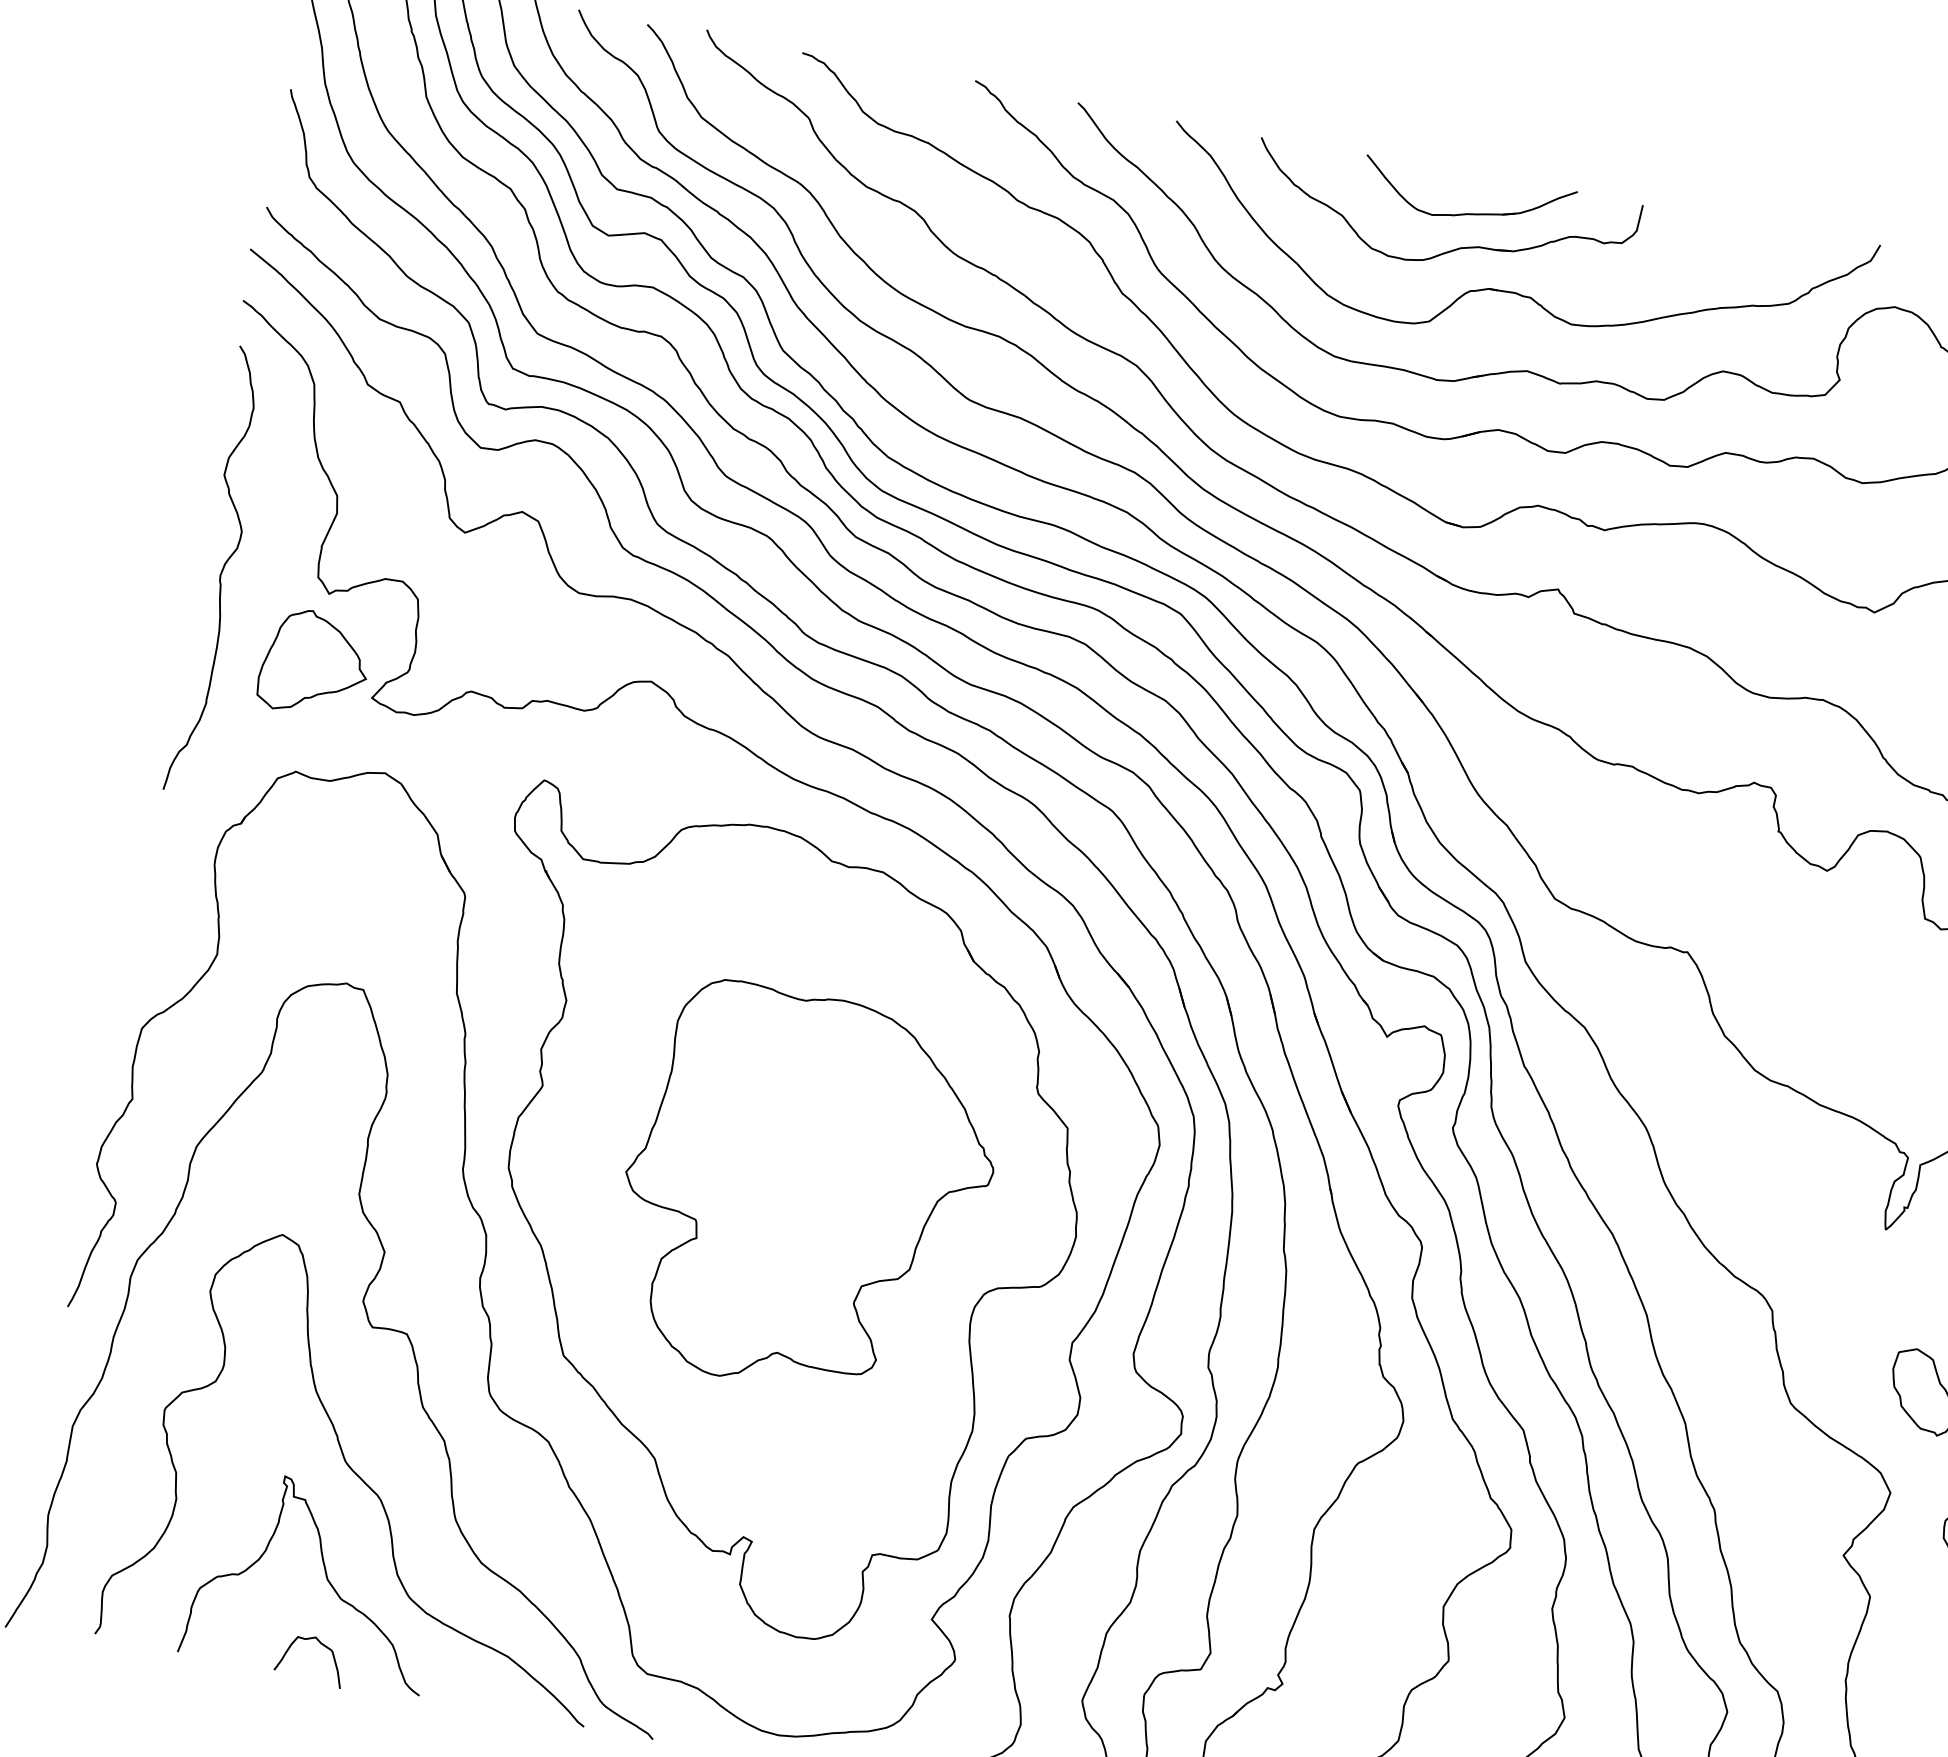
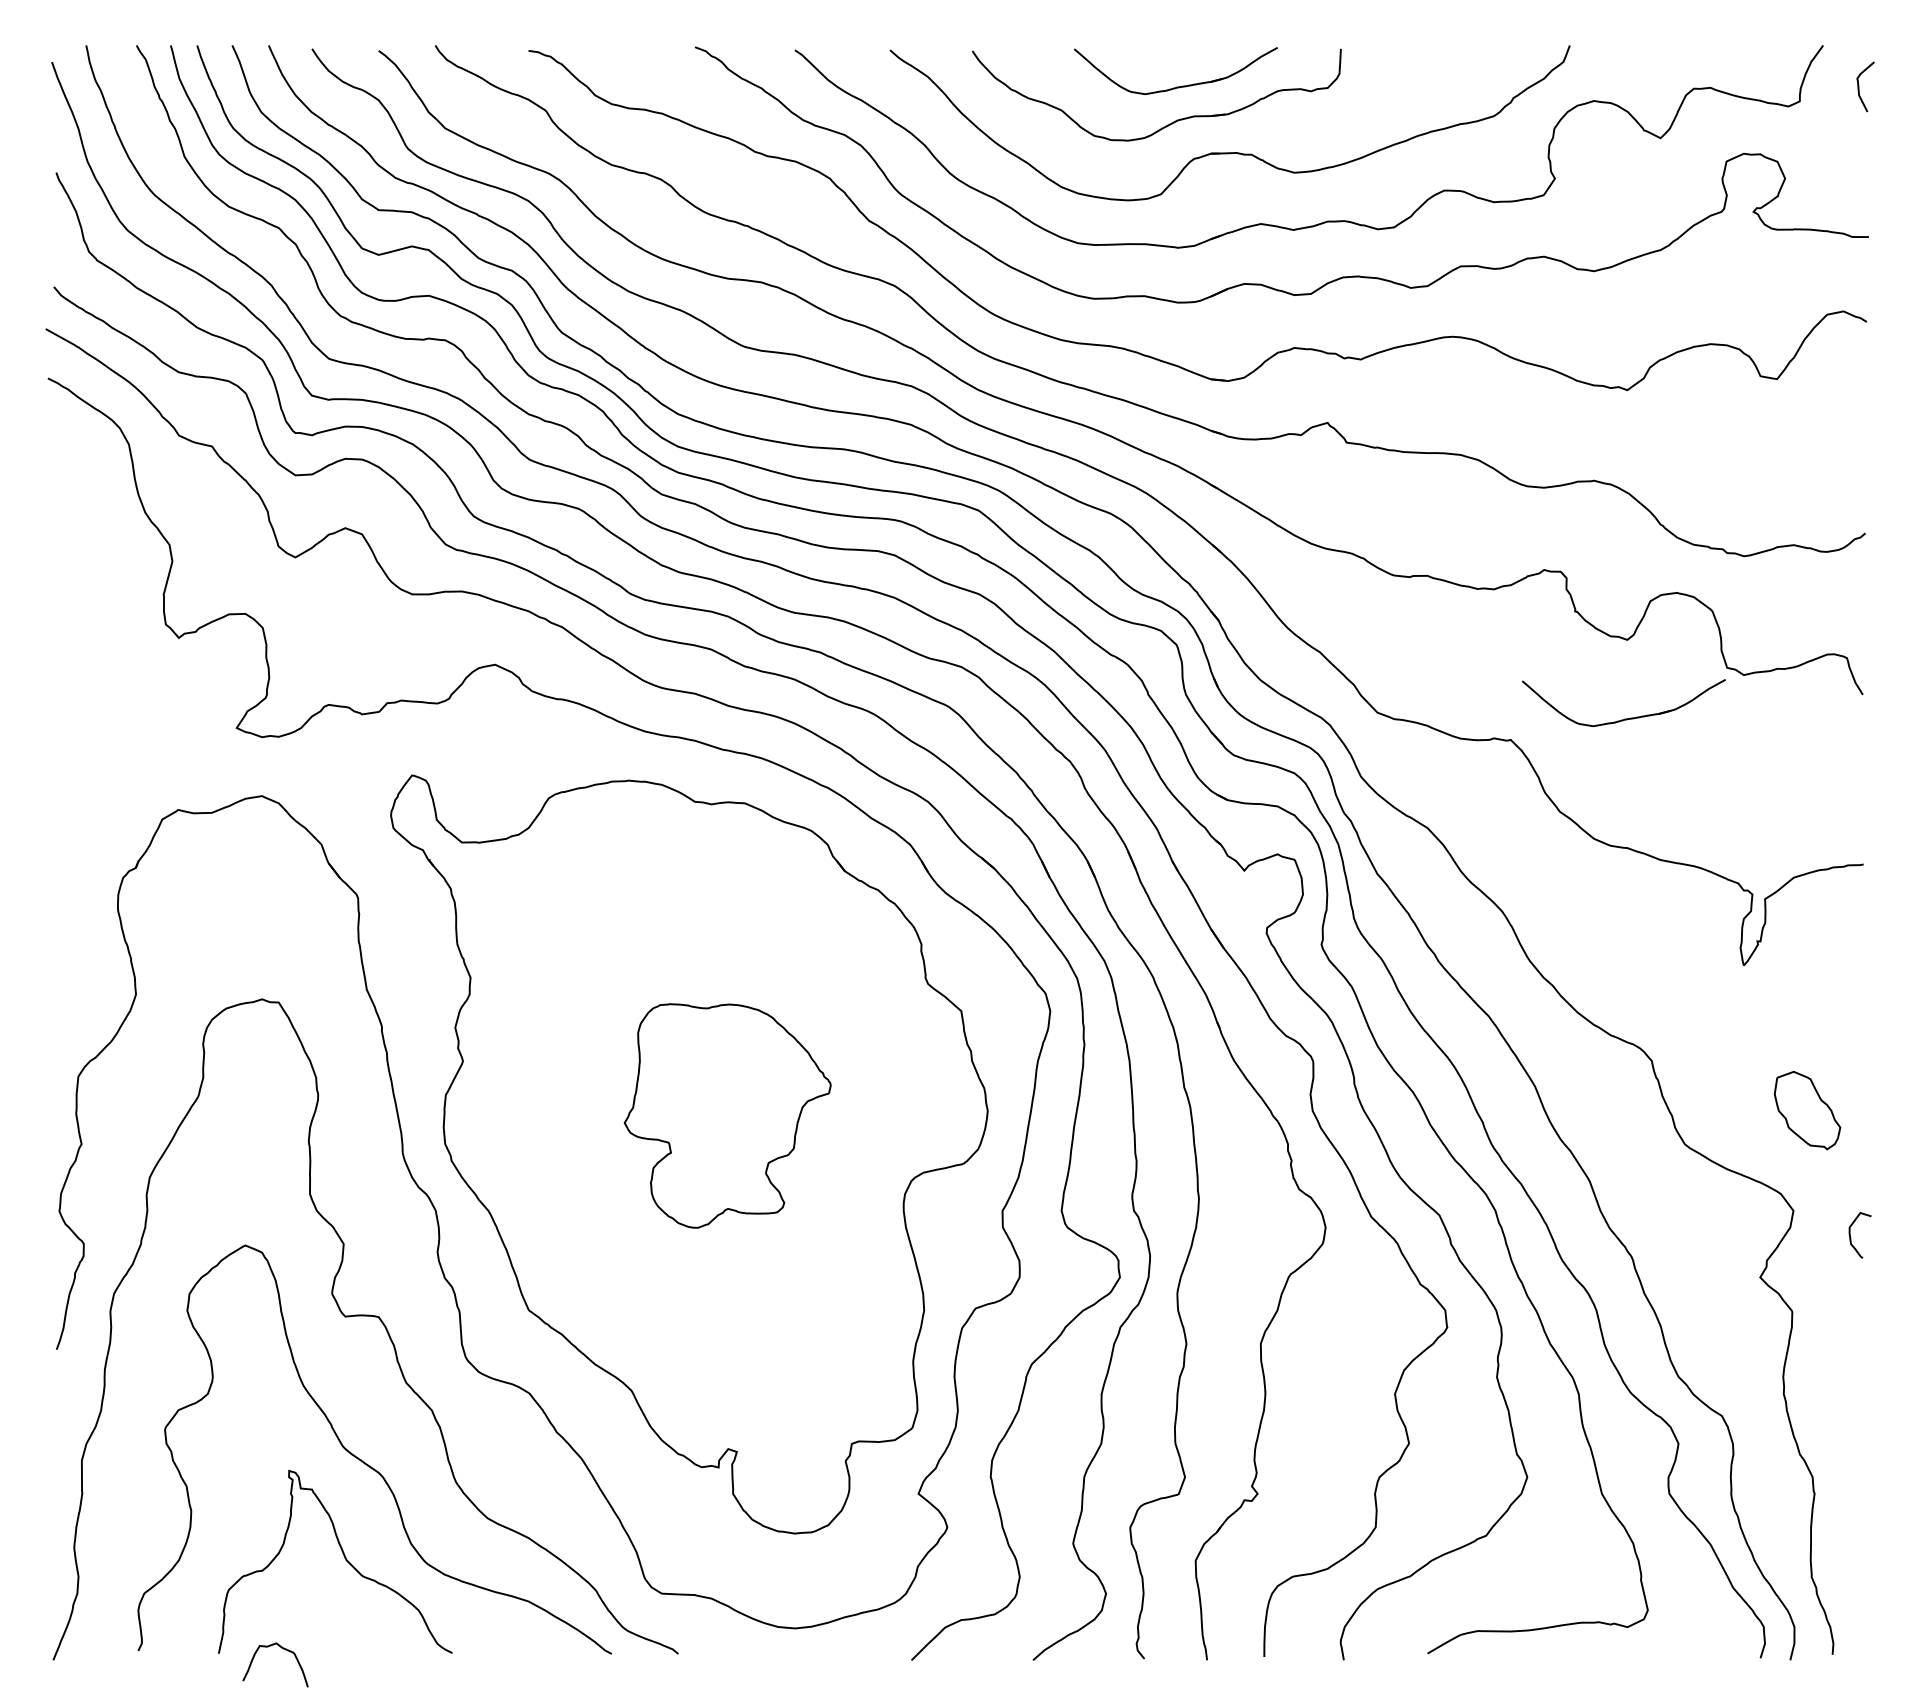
curve: (220, 571) -> (73, 635), removed
part: (314, 663) -> (177, 705), removed
part: (1809, 951) -> (1624, 718), added
part: (806, 1191) -> (727, 1115), size x0.6
curve: (321, 1645) -> (283, 1649), moved

